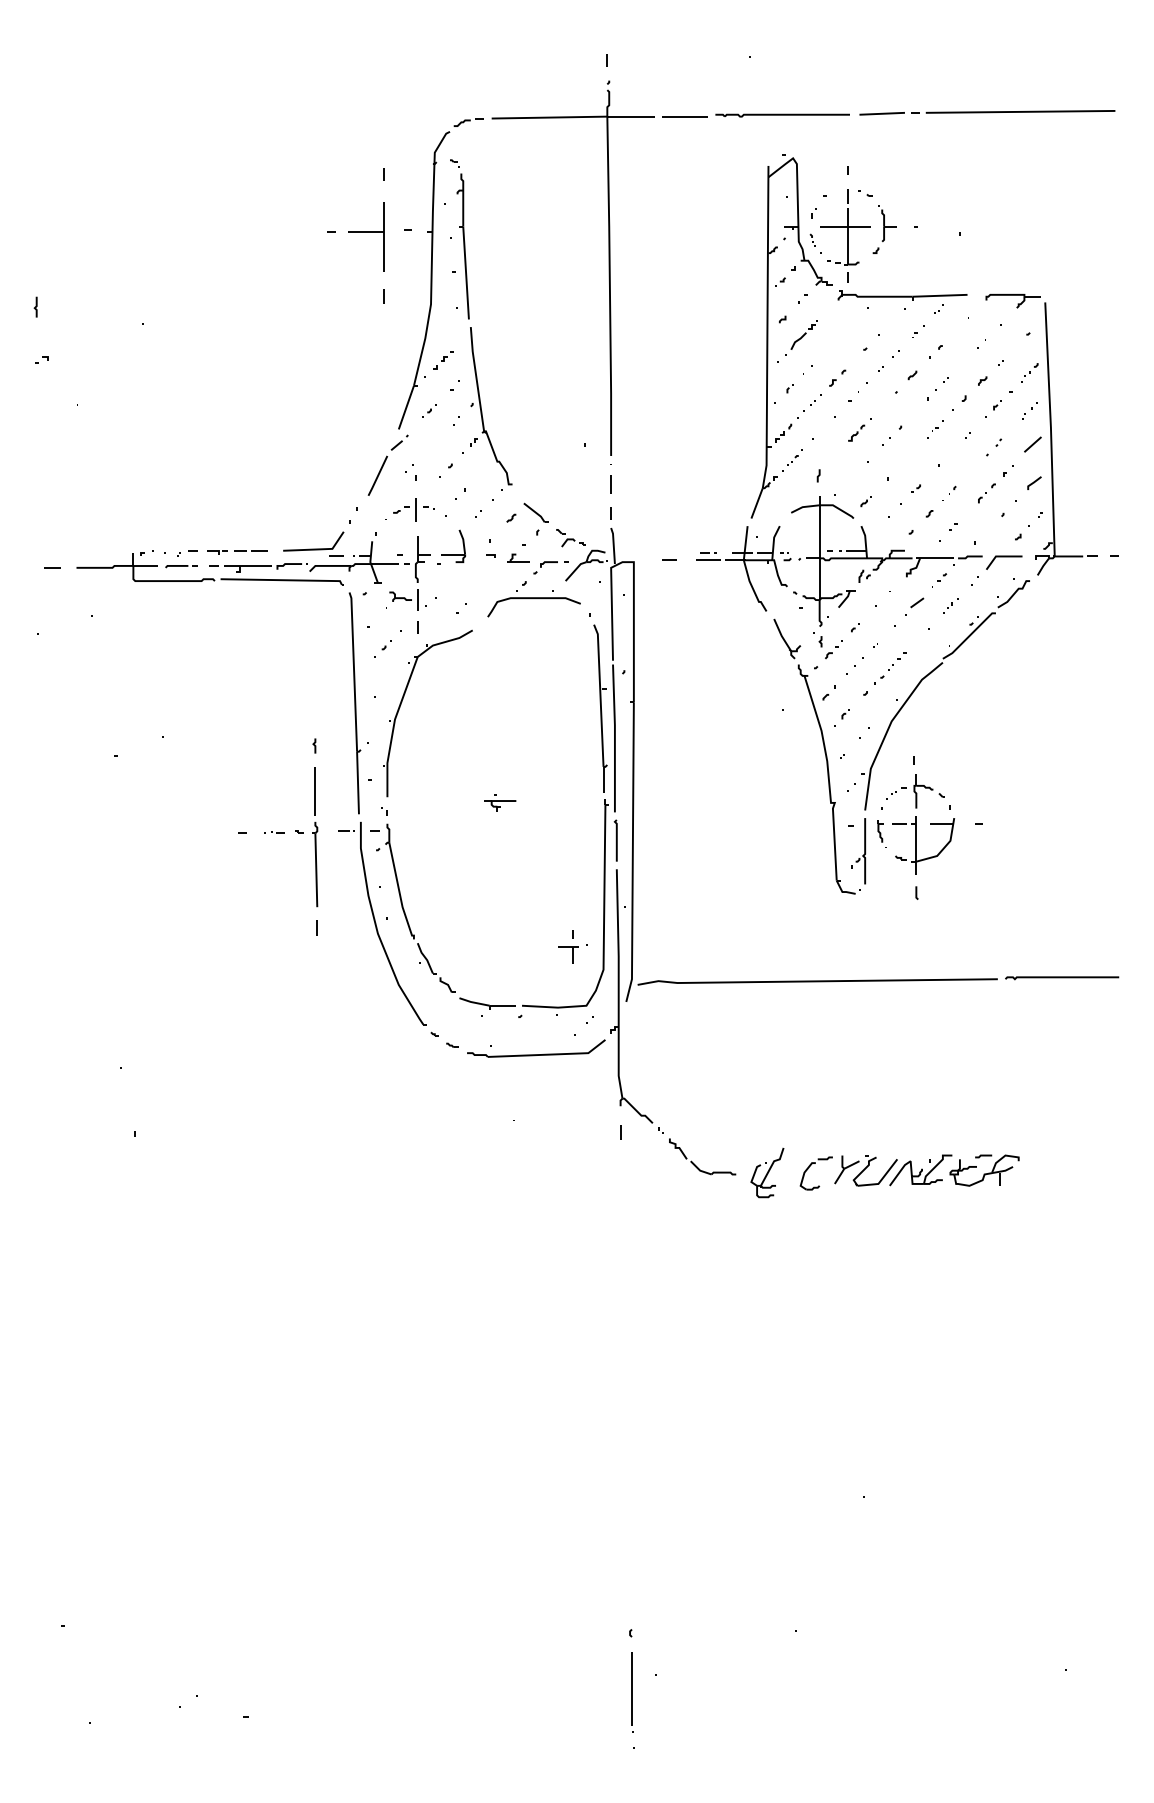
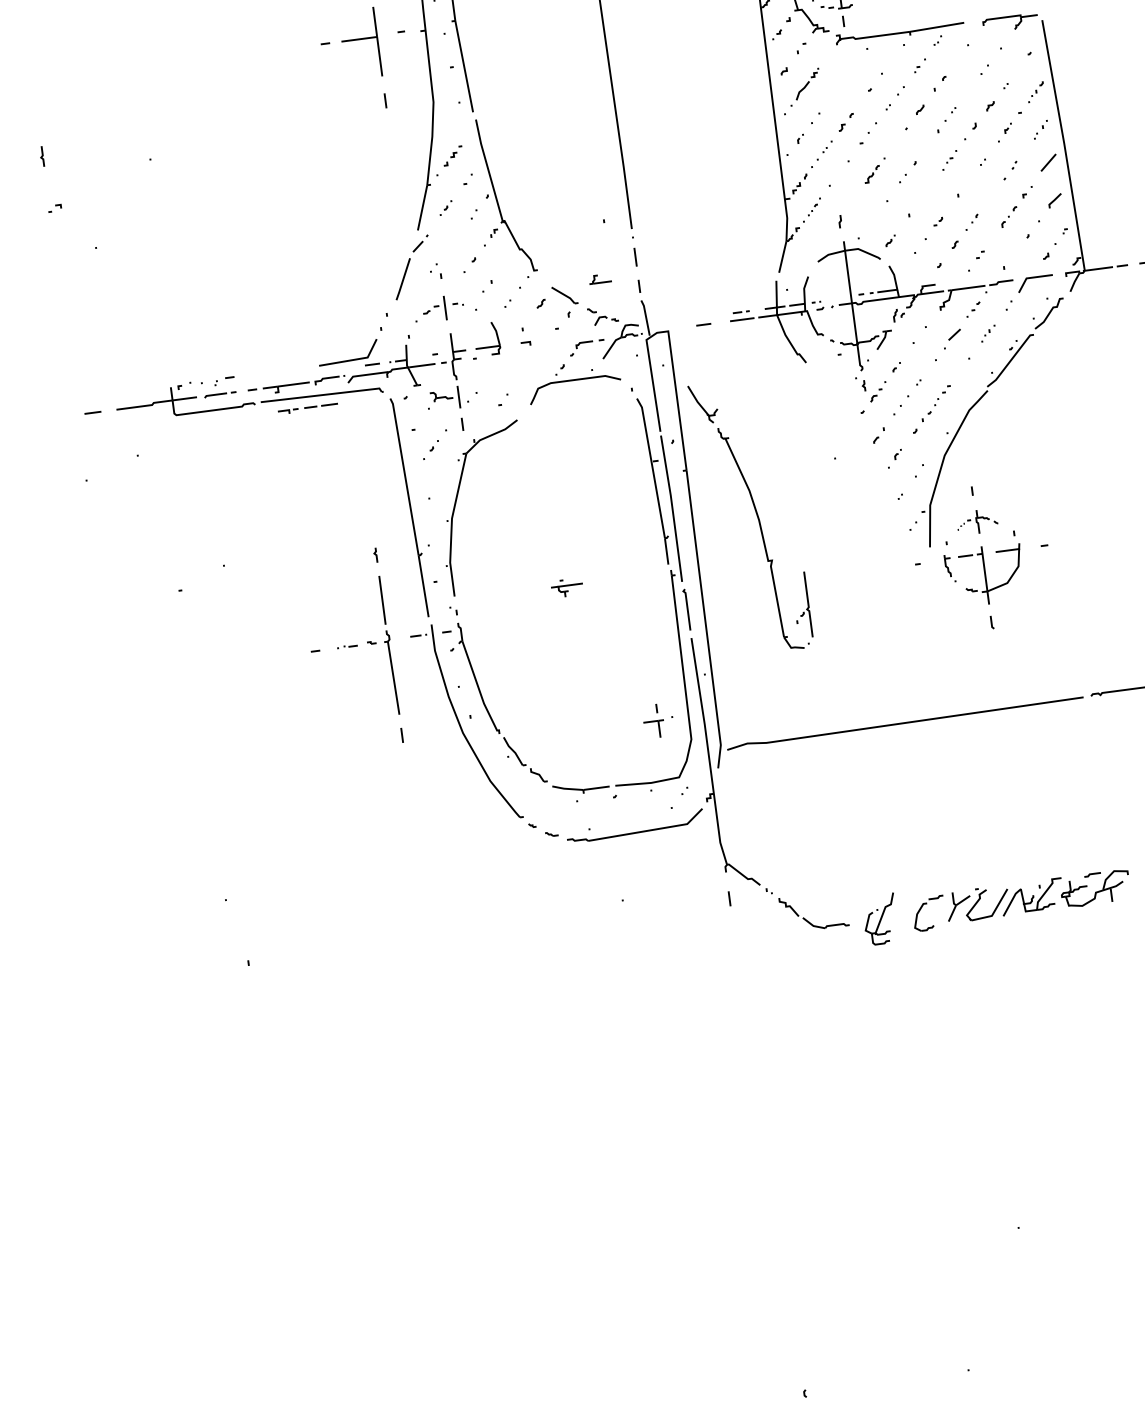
part: (237, 552) -> (308, 409), moved
part: (518, 557) -> (600, 278), moved
part: (819, 756) -> (750, 516), moved
part: (915, 791) -> (977, 521), size x0.7

